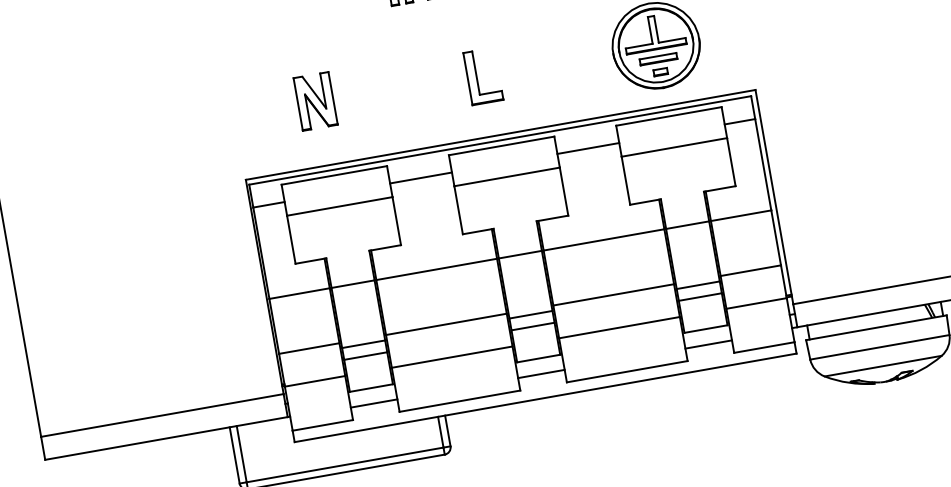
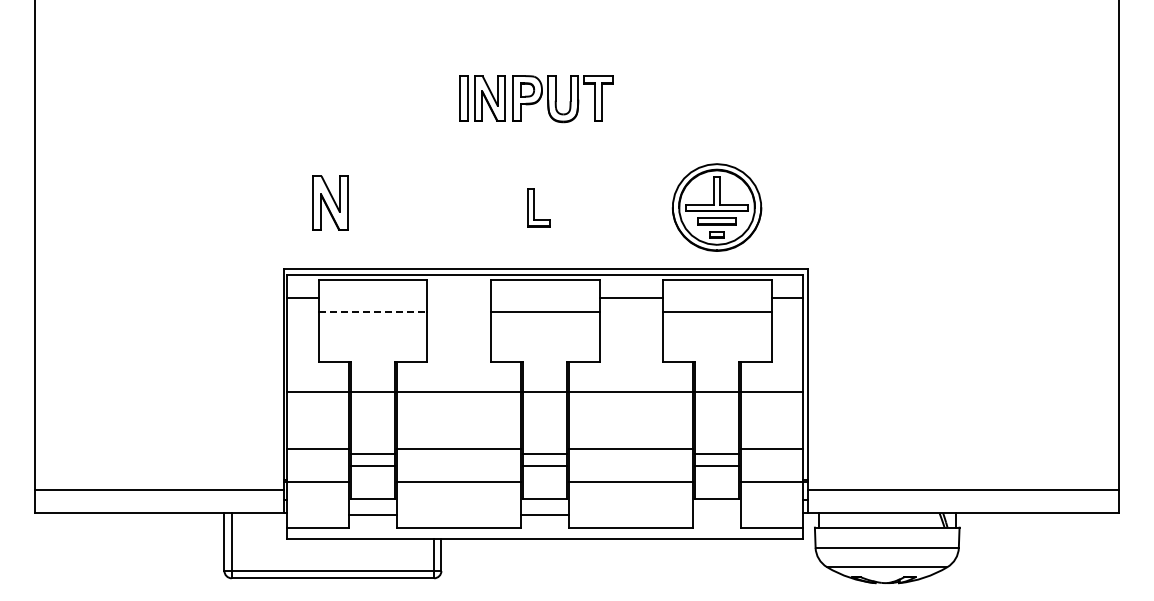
part: (482, 76) -> (538, 207), size x0.7
part: (315, 100) -> (330, 202), moved
line: (421, 178) -> (459, 298), removed
line: (340, 206) -> (373, 312), solid -> dashed
line: (708, 344) -> (716, 514), removed

